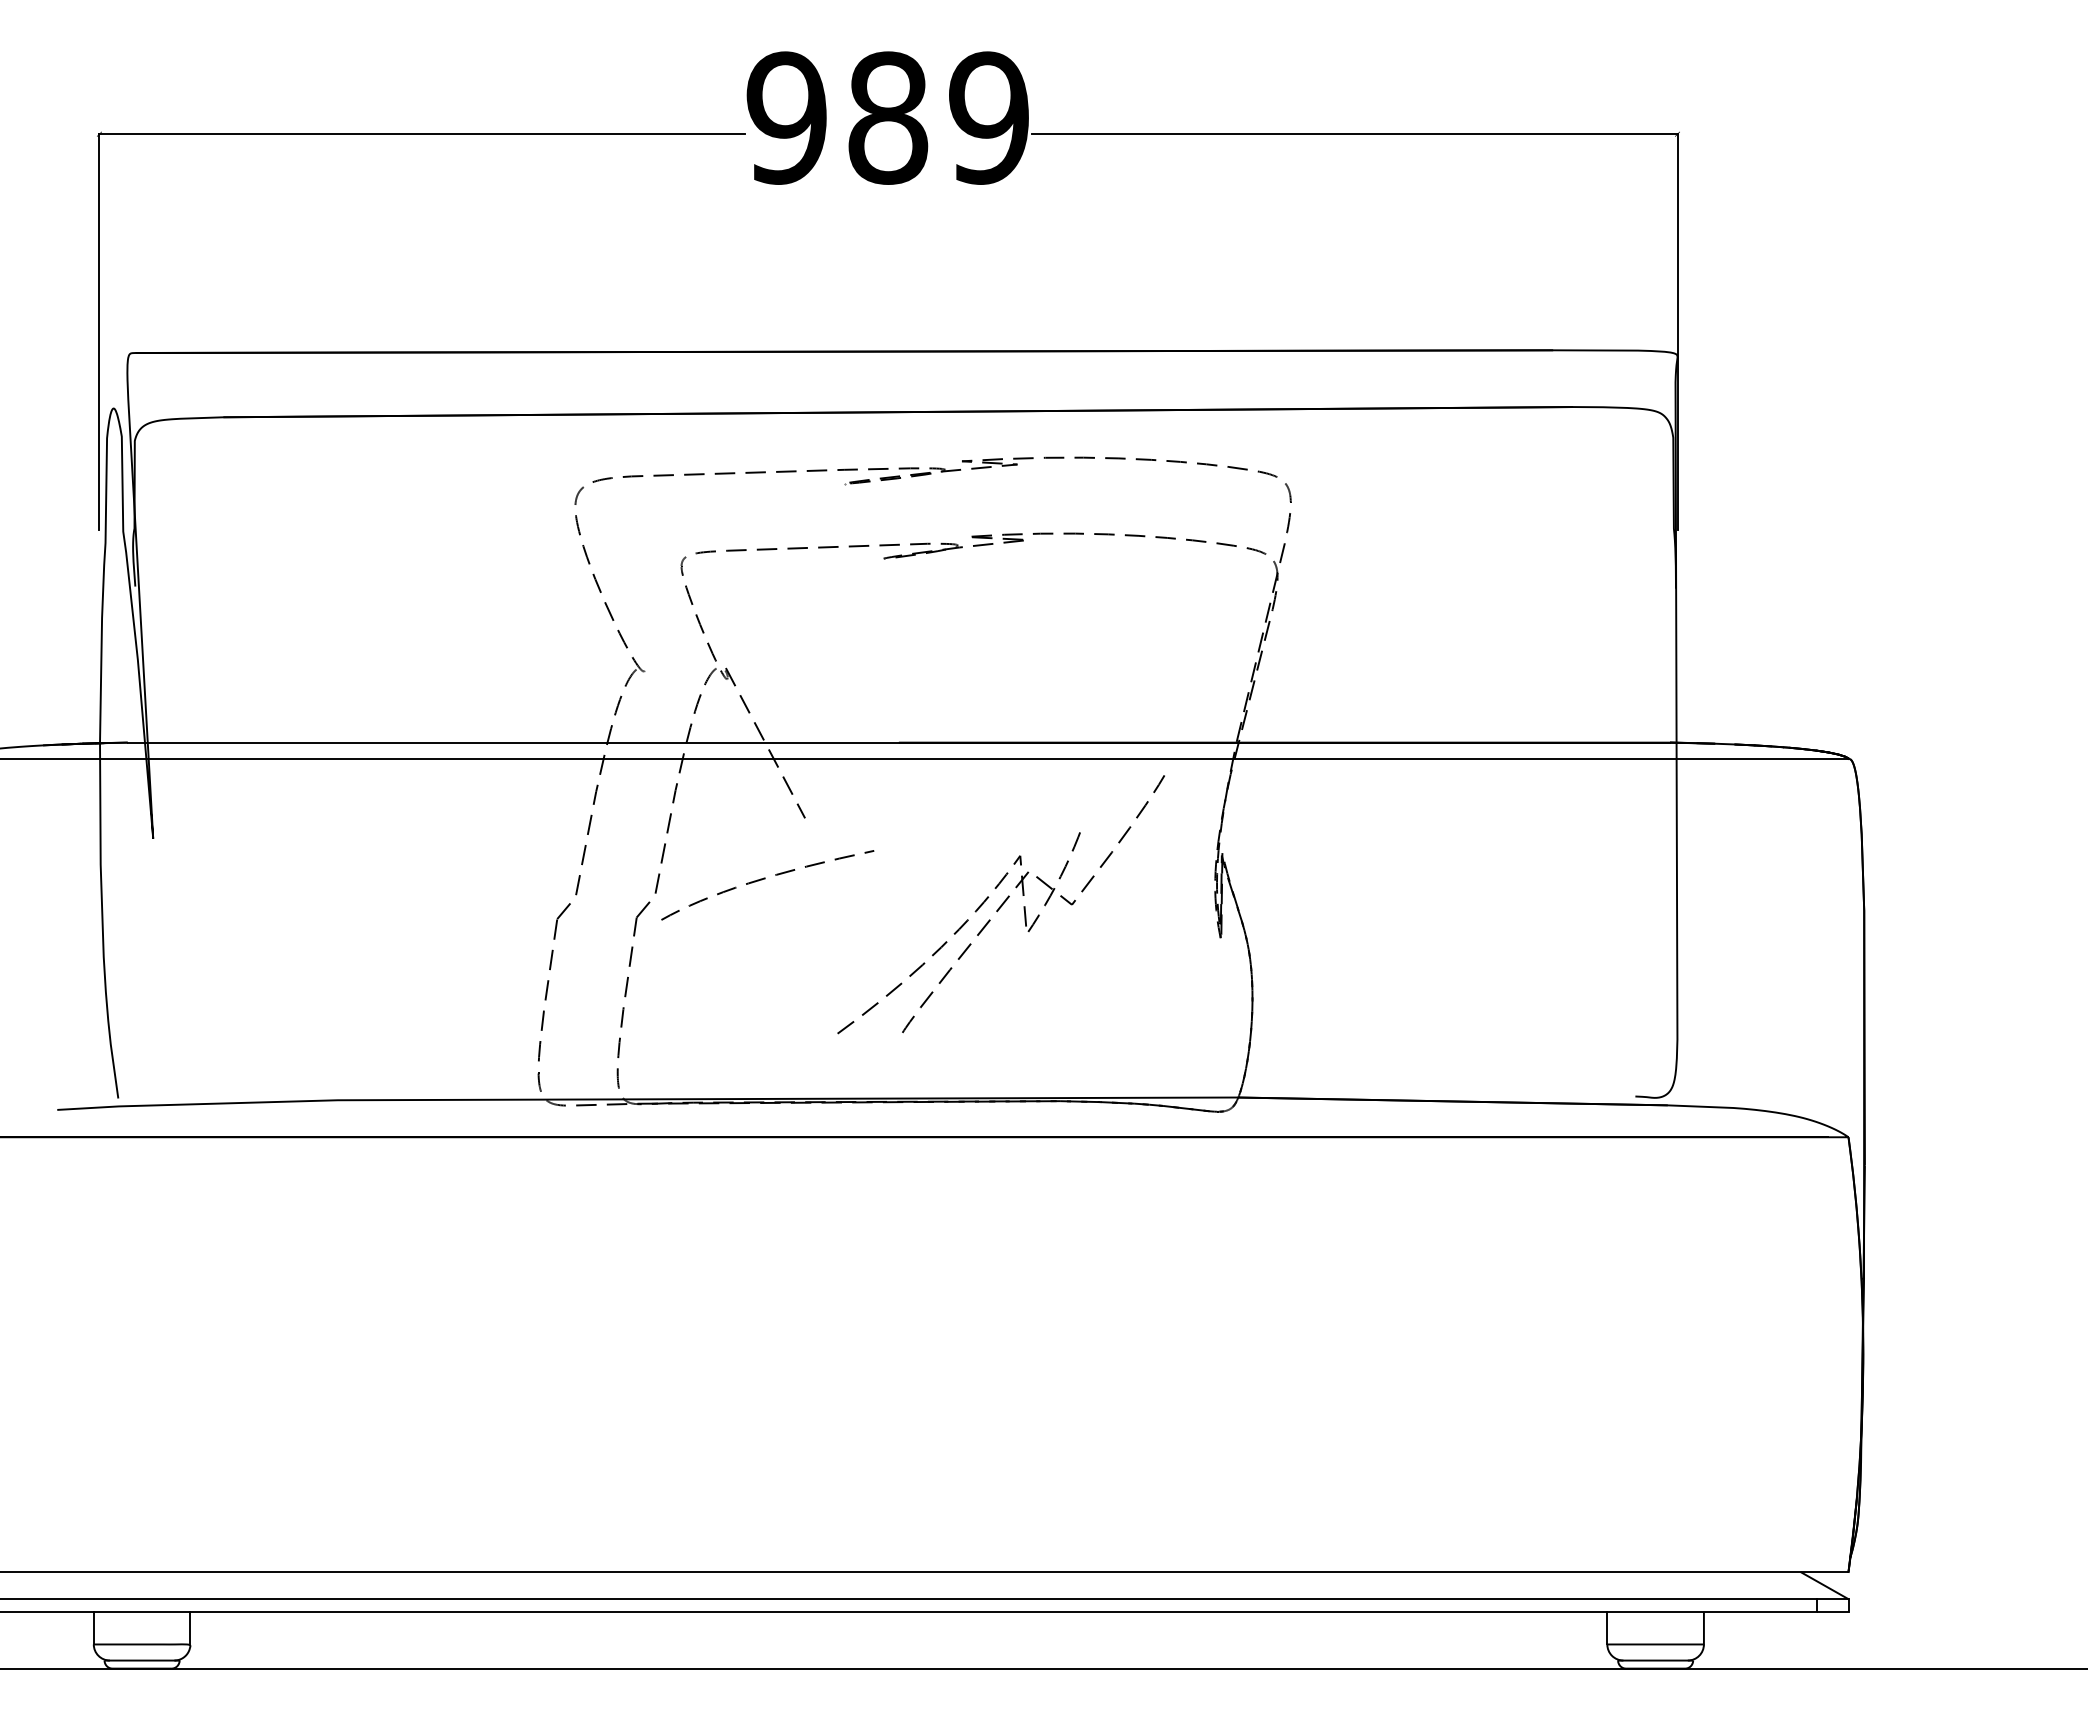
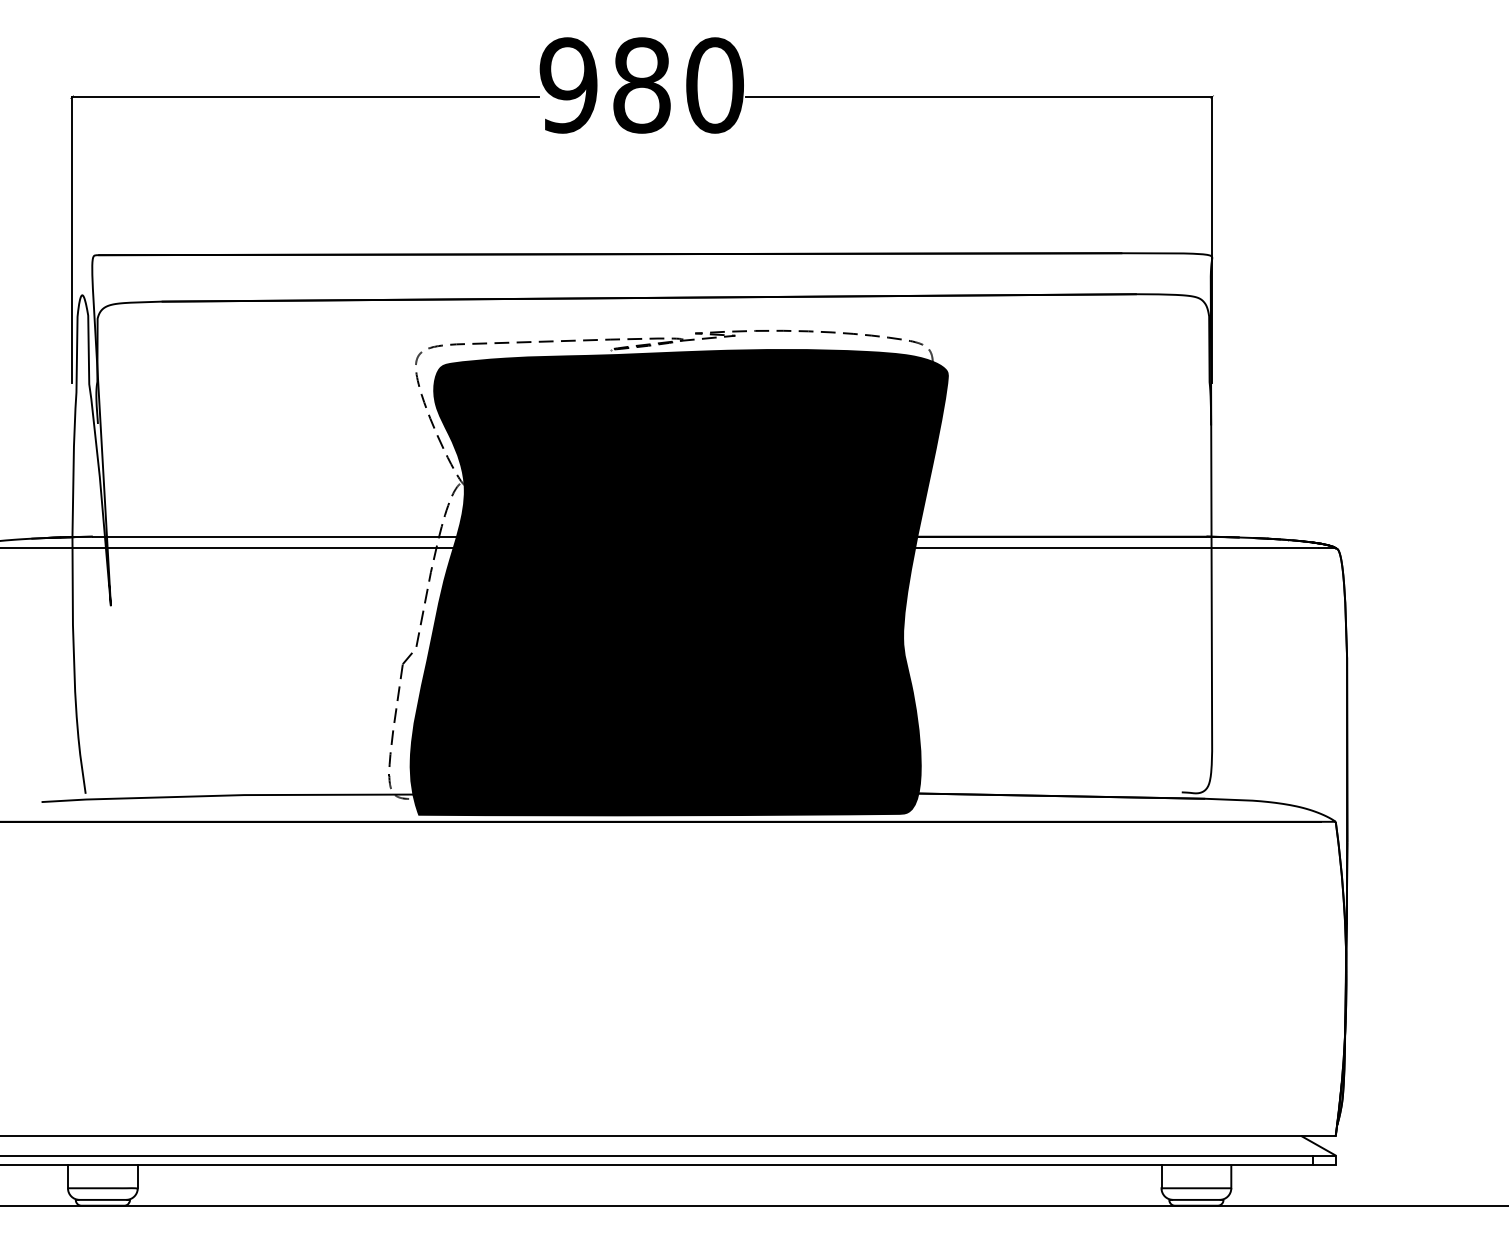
text: (989, 117) -> (715, 85), 989 -> 980
fill: (939, 805) -> (678, 582), added

